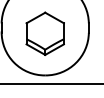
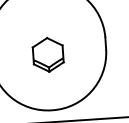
part: (44, 33) -> (47, 54), size x0.6

